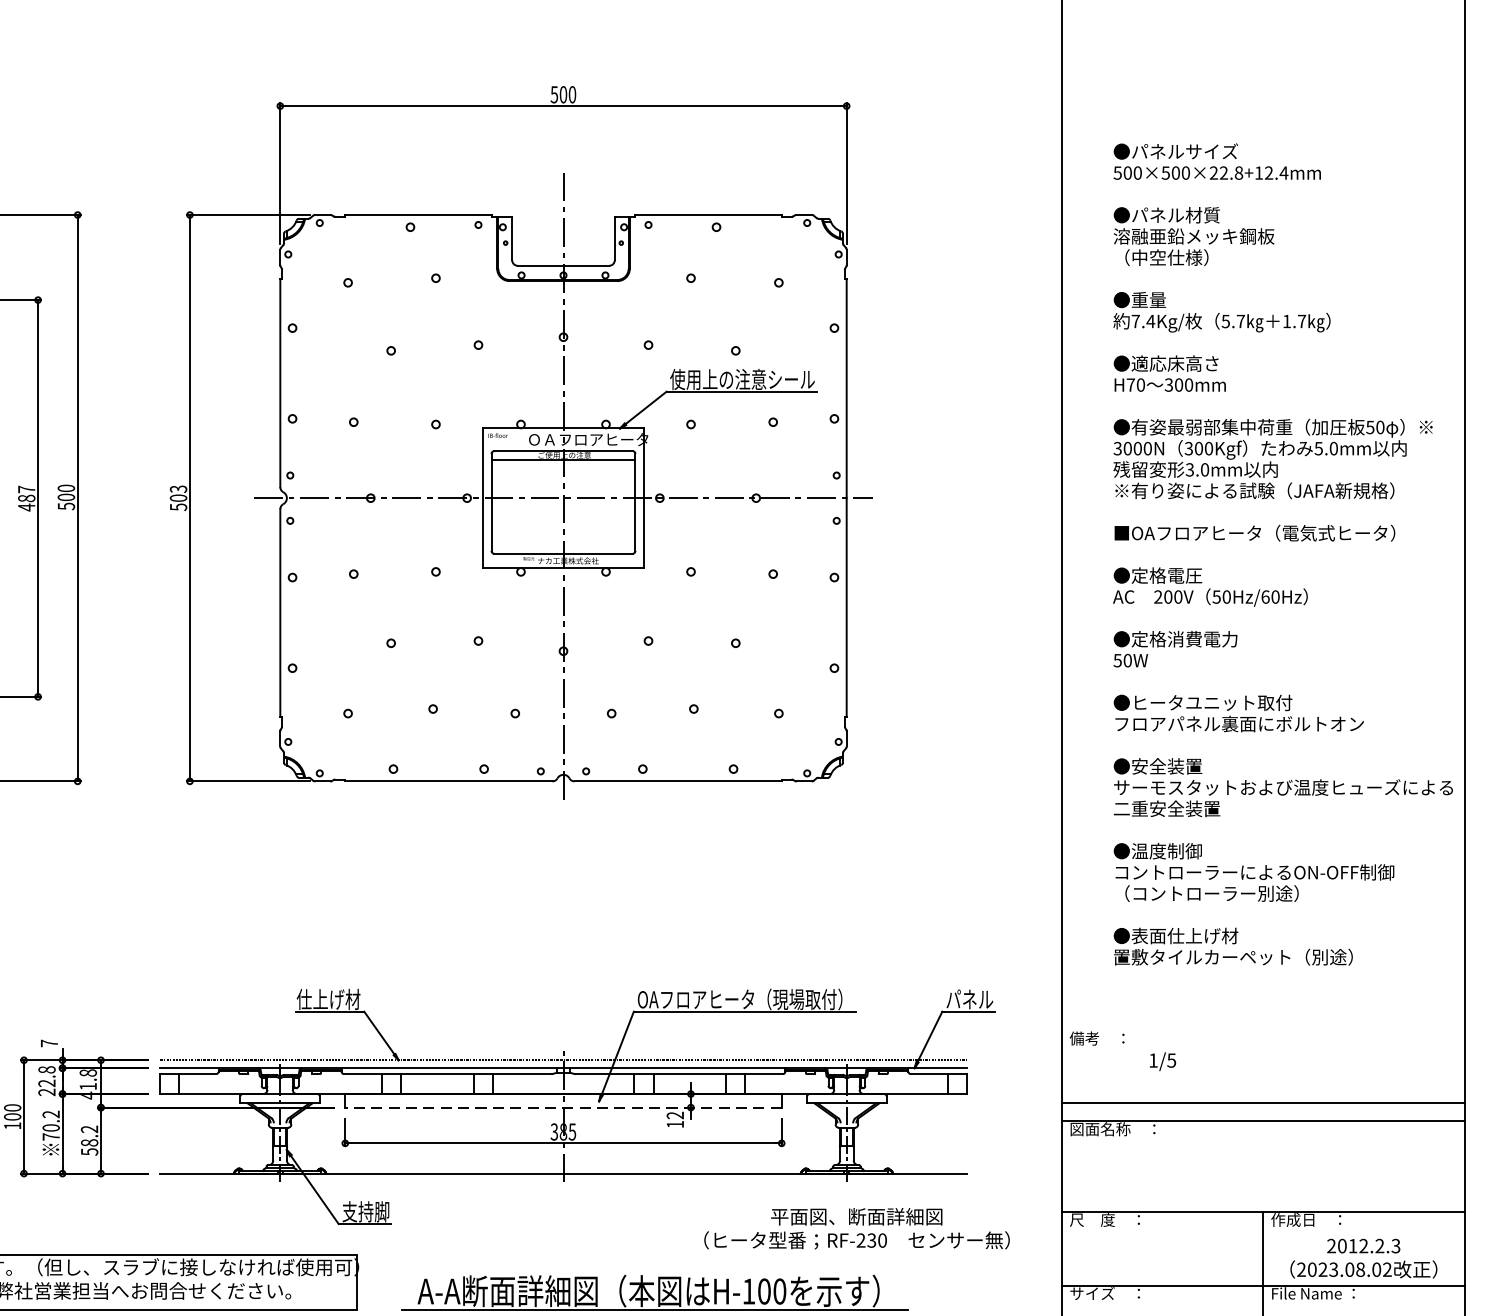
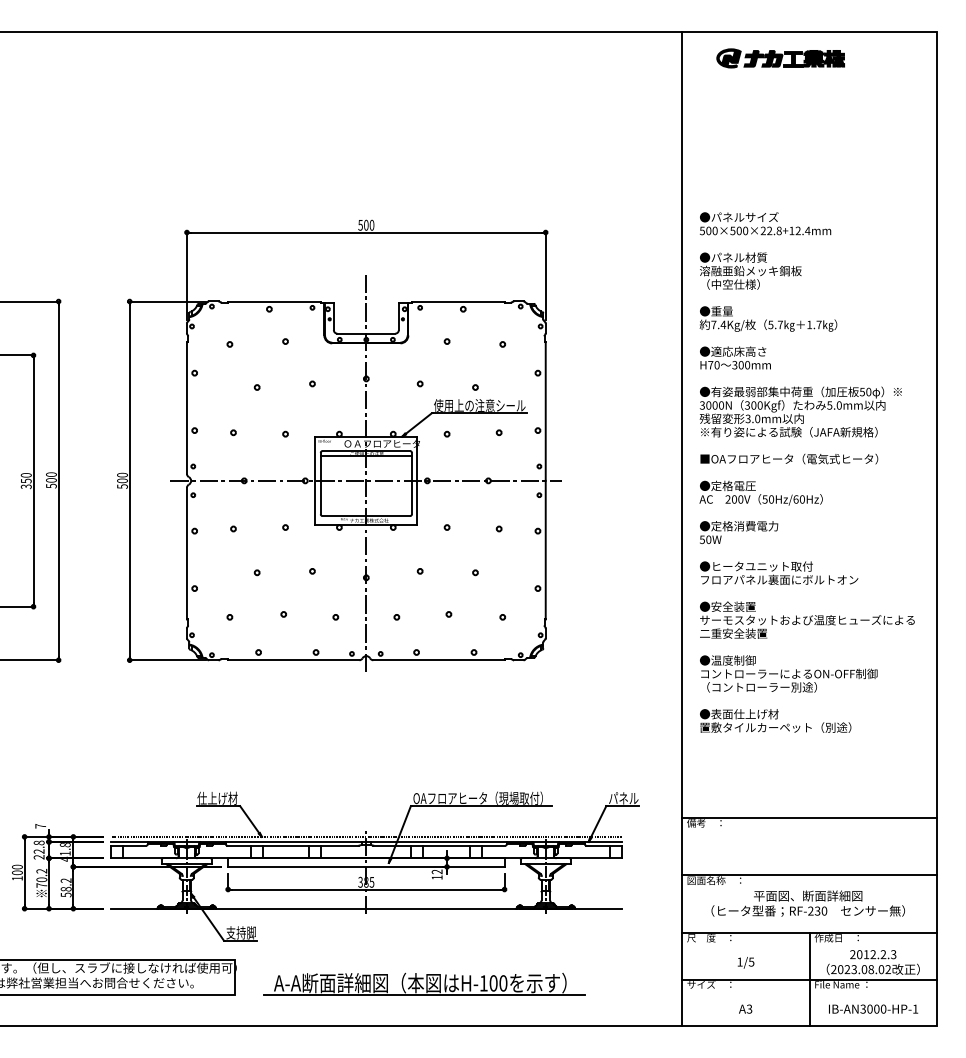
text: (178, 488) -> (122, 474), 503 -> 500
text: (25, 499) -> (25, 481), 487 -> 350
text: (1282, 554) -> (806, 472), moved
text: (1162, 1061) -> (745, 962), moved
line: (1263, 1103) -> (809, 818), moved
line: (562, 1106) -> (365, 866), dashed -> solid
text: (855, 1228) -> (807, 903), moved

